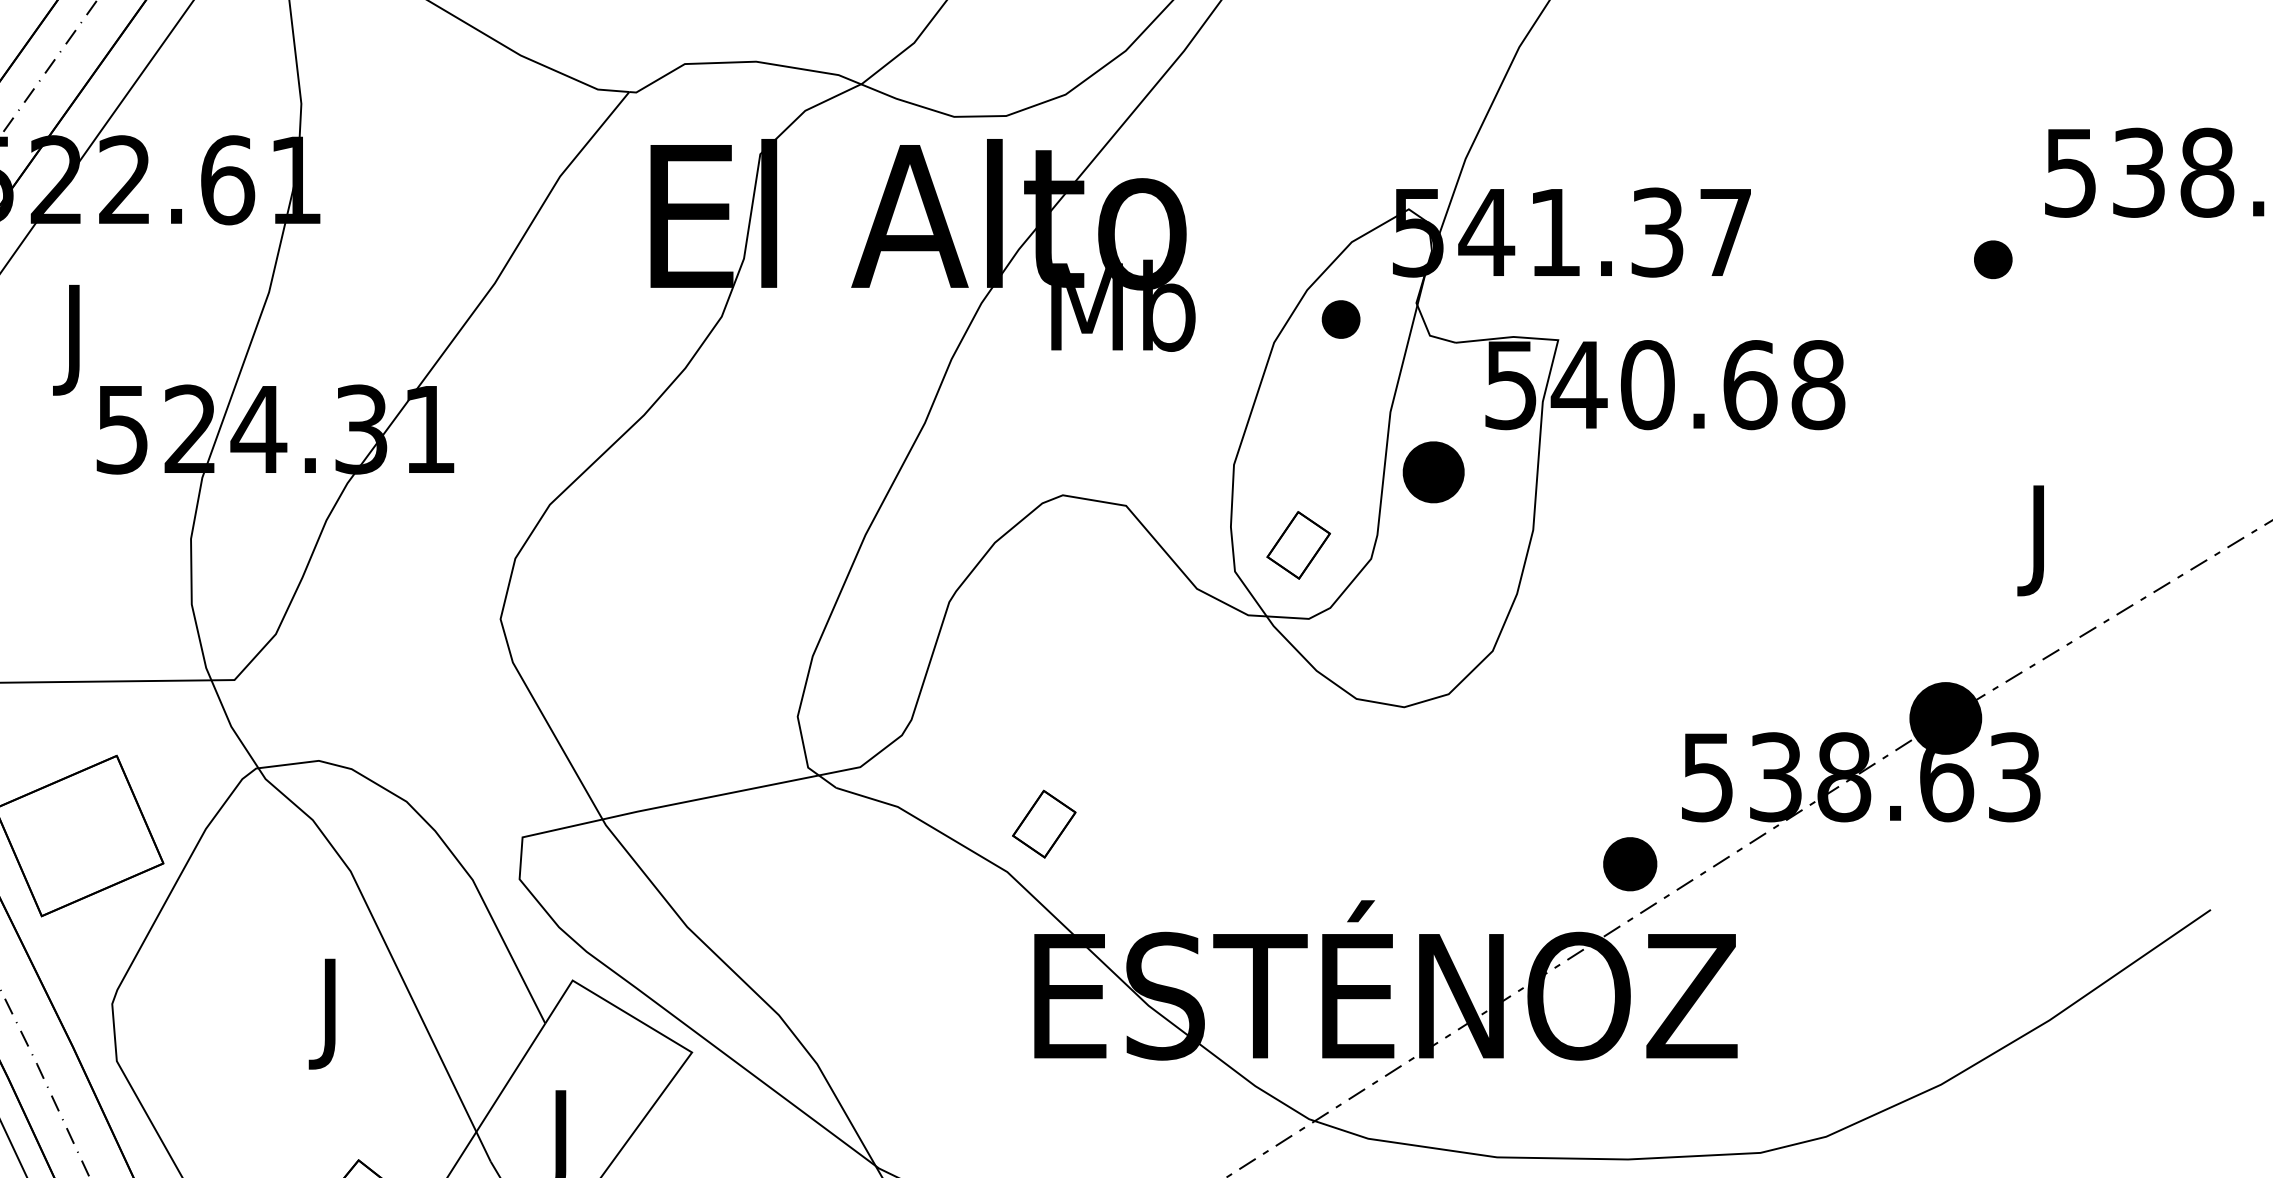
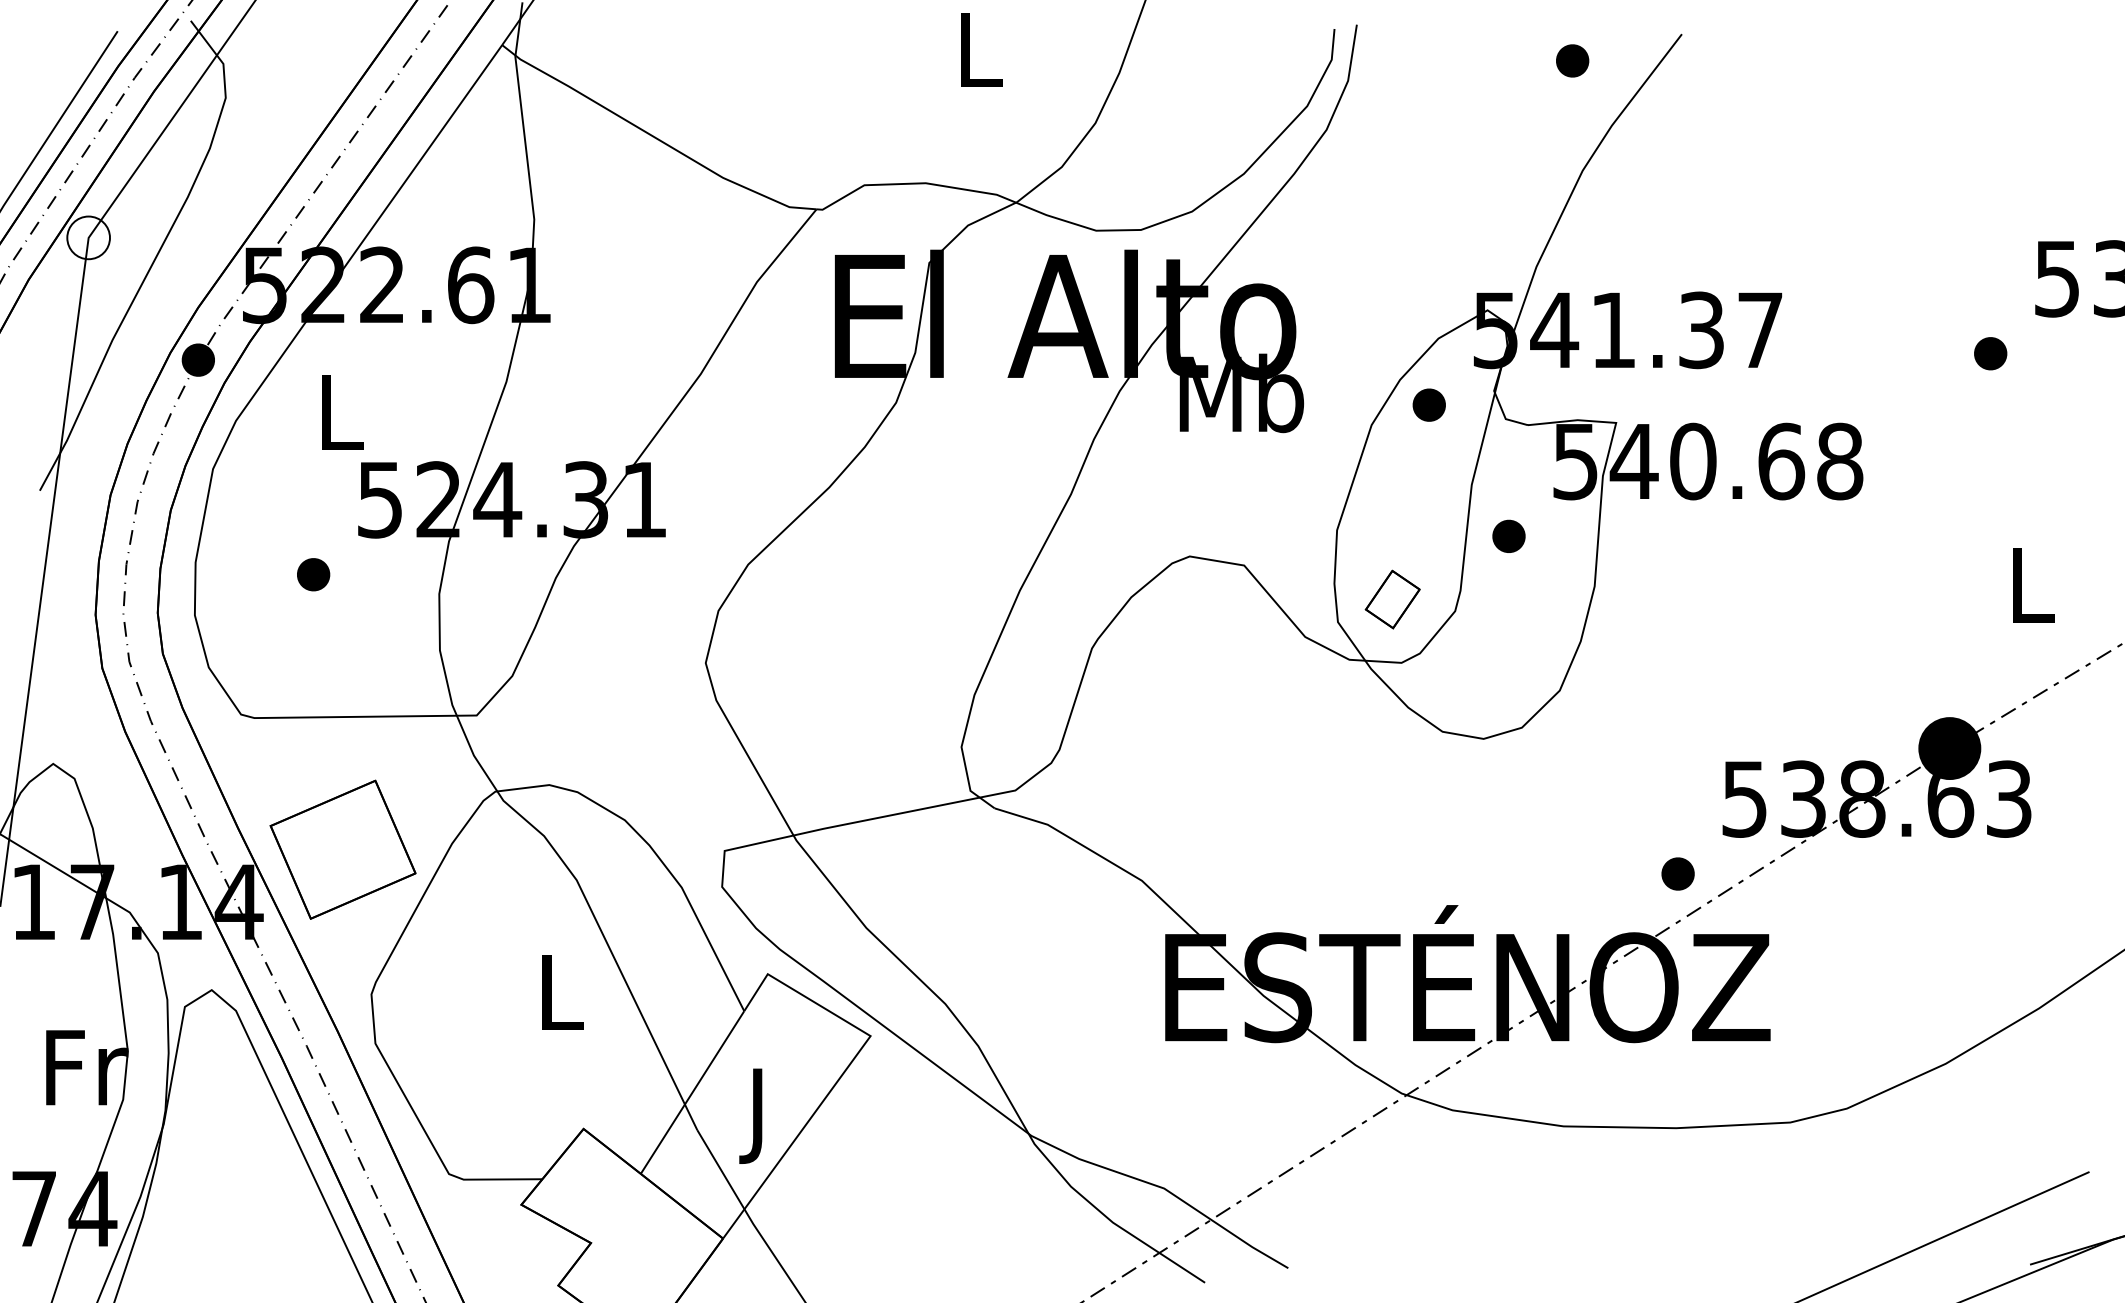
text: (77, 339) -> (341, 422), J -> L
part: (1433, 470) -> (1508, 535), size x0.62
part: (44, 516) -> (313, 574), added
text: (2041, 540) -> (2032, 595), J -> L
part: (1043, 824) -> (1173, 839), removed
part: (1629, 863) -> (1677, 873), size x0.71
text: (332, 1013) -> (561, 1002), J -> L

